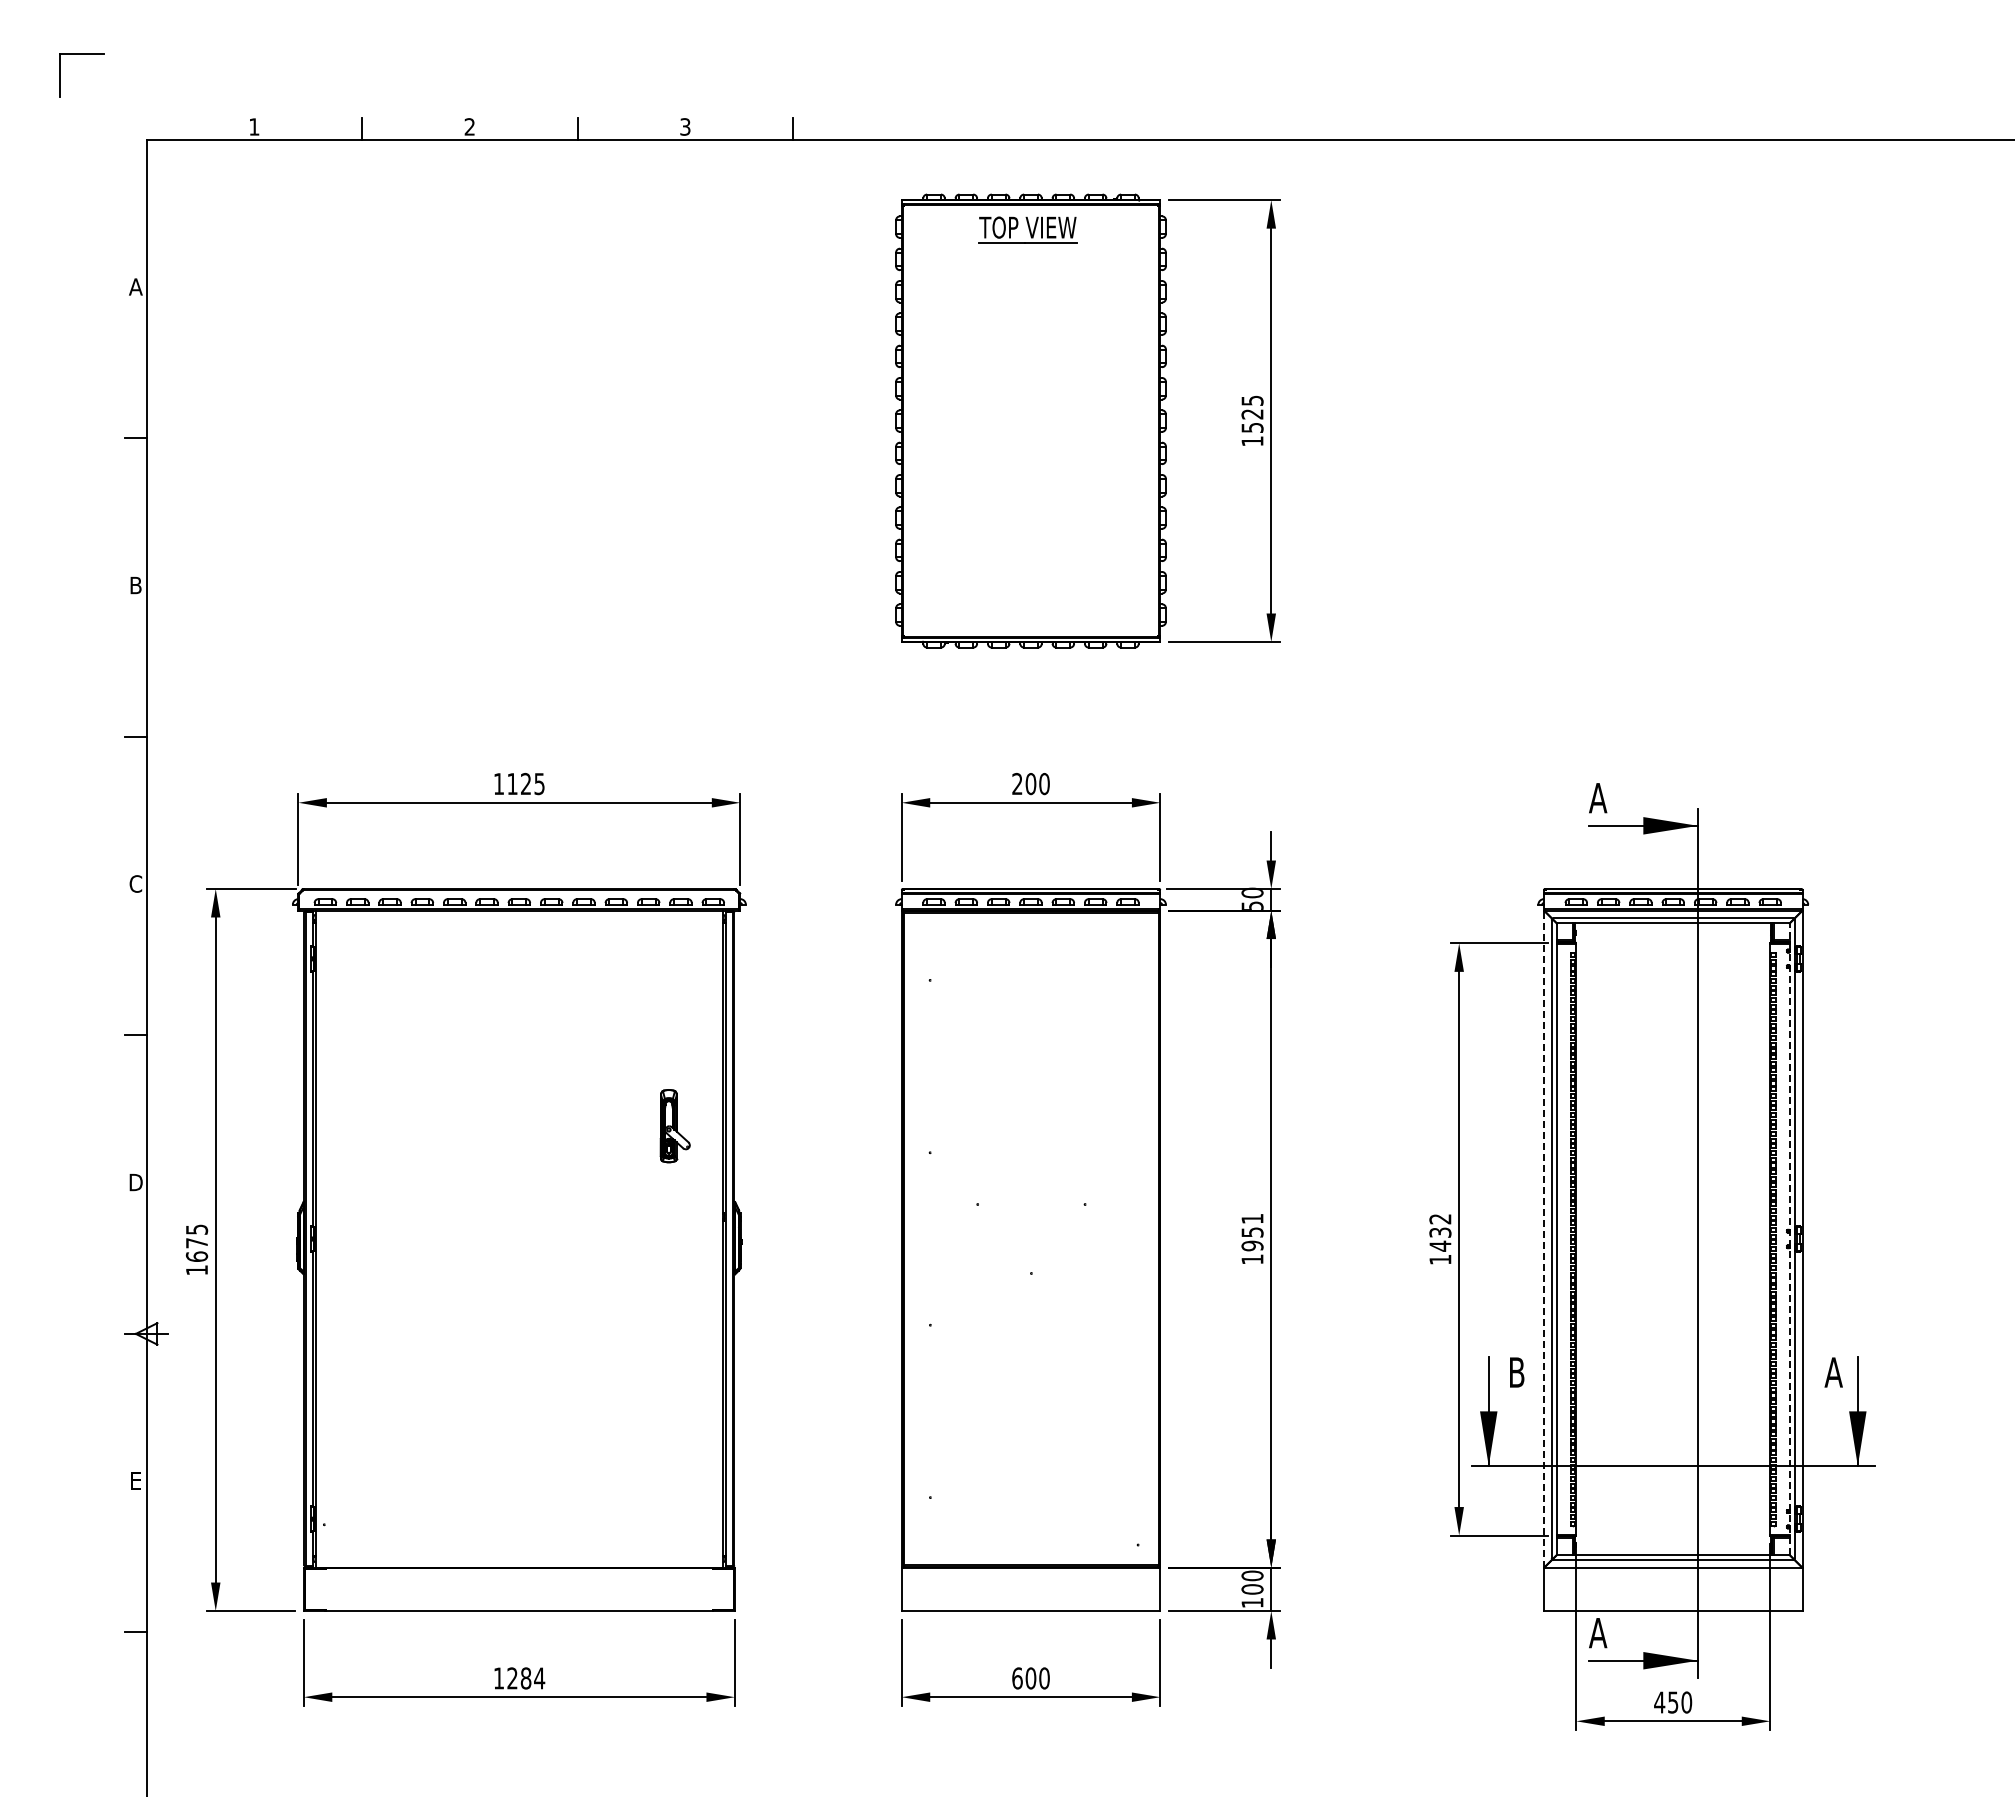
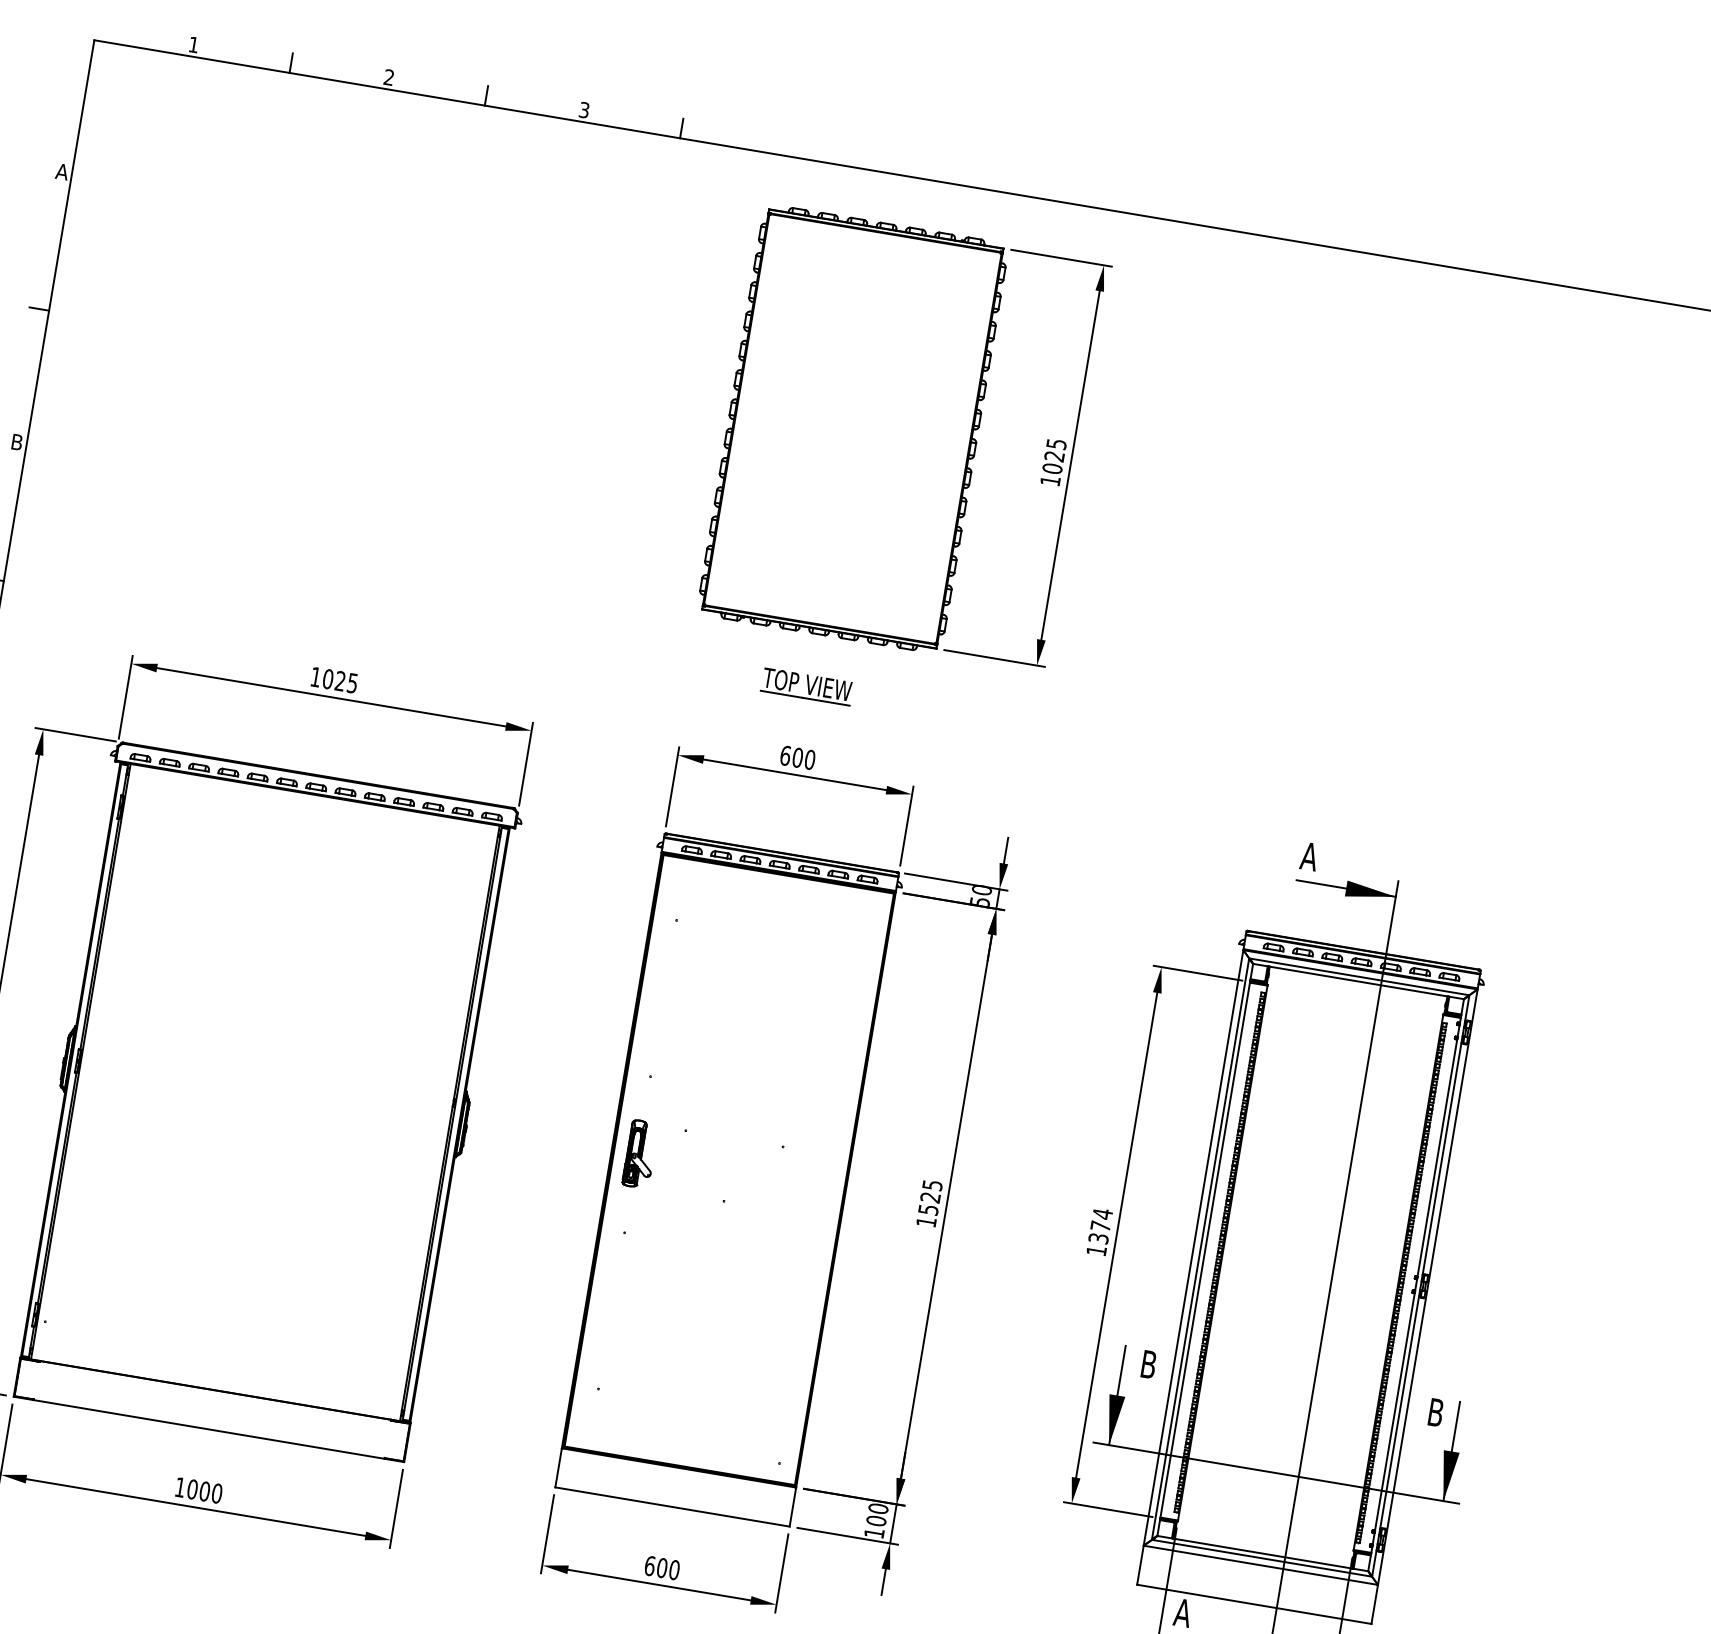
part: (1027, 229) -> (806, 686), moved
text: (1252, 427) -> (1052, 468), 1525 -> 1025
text: (1017, 783) -> (785, 755), 200 -> 600
text: (512, 784) -> (328, 679), 1125 -> 1025
part: (674, 1126) -> (639, 1154), moved
text: (1252, 1232) -> (930, 1197), 1951 -> 1525
text: (1440, 1232) -> (1100, 1226), 1432 -> 1374
line: (1543, 1239) -> (1193, 1248), dashed -> solid
line: (1789, 1239) -> (1415, 1285), dashed -> solid
text: (1833, 1372) -> (1435, 1412), A -> B
text: (526, 1678) -> (205, 1491), 1284 -> 1000

